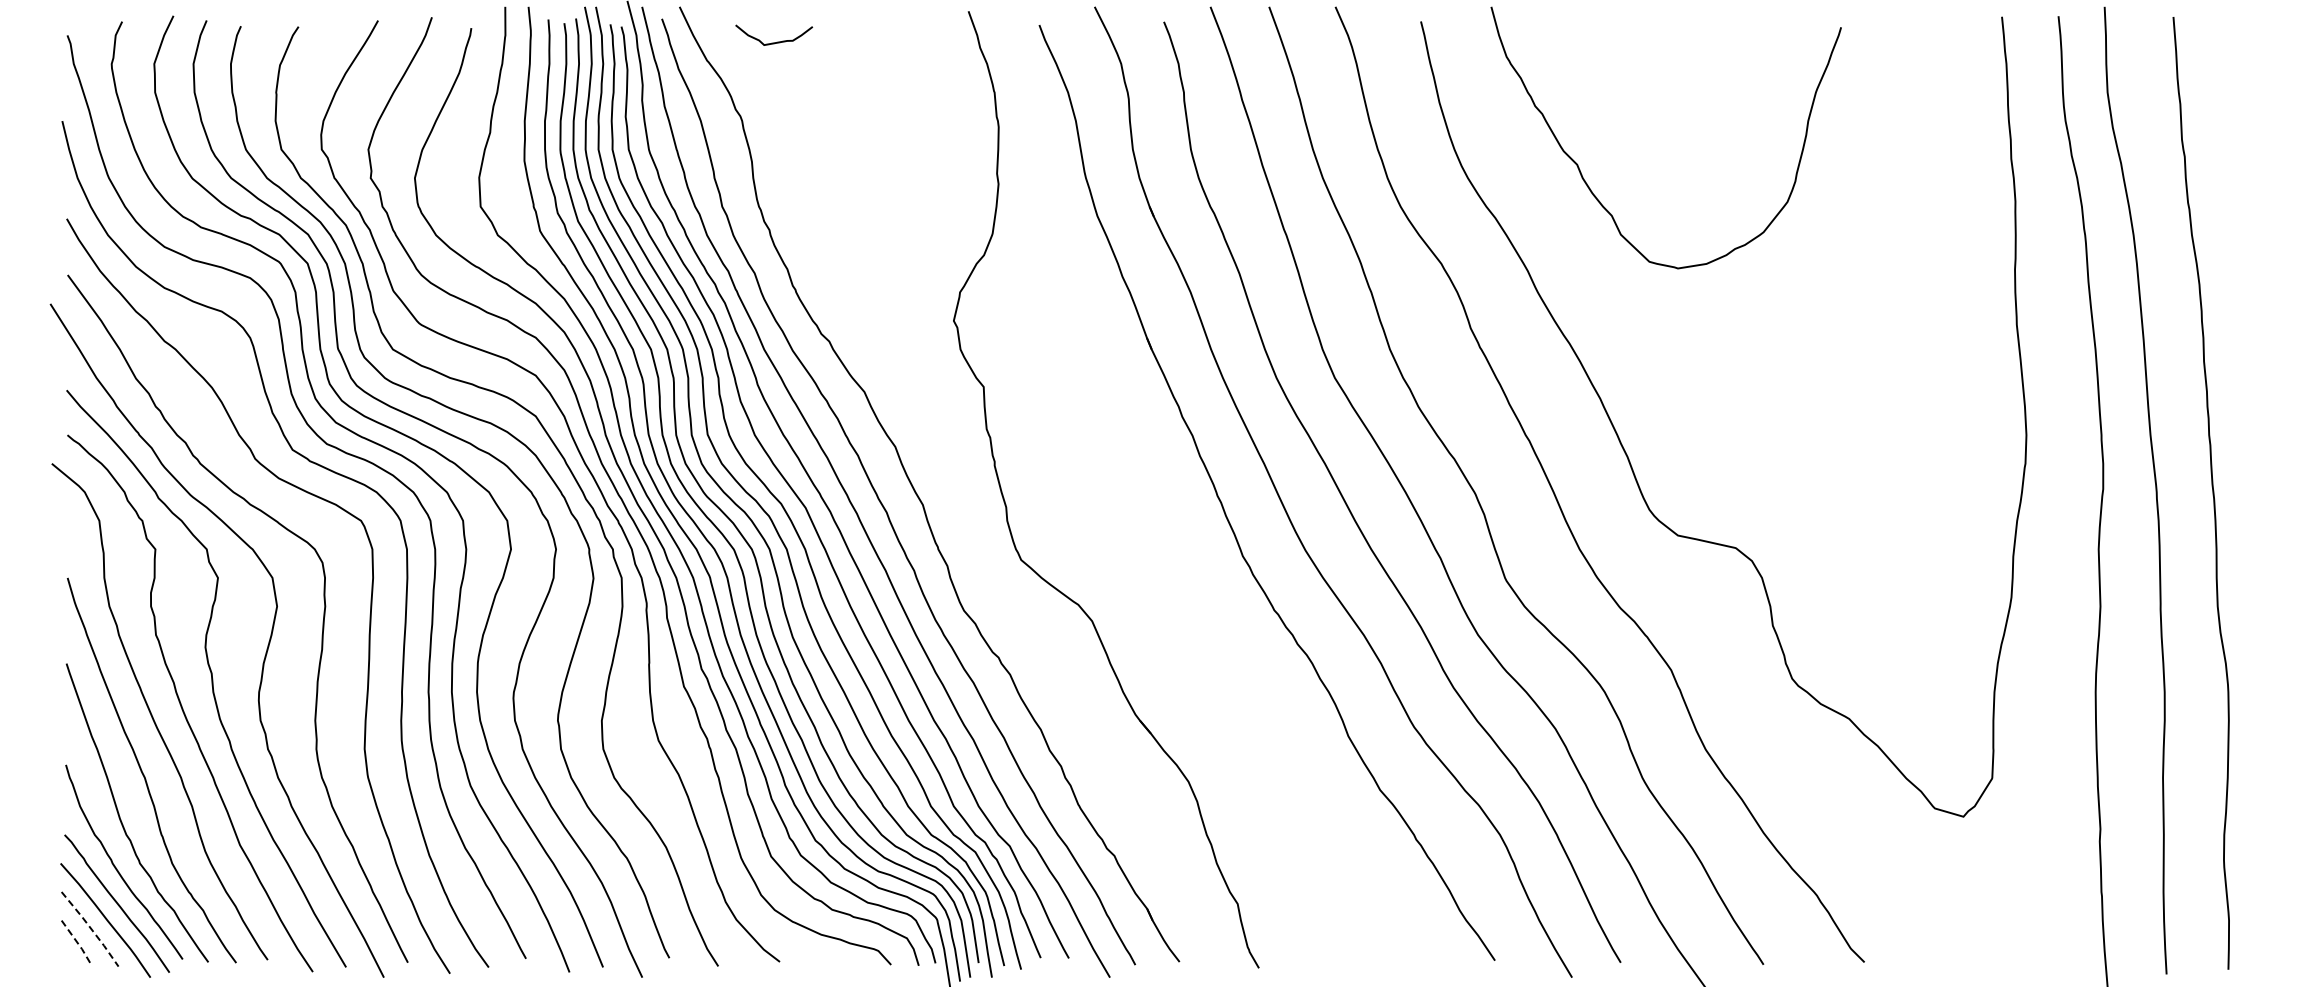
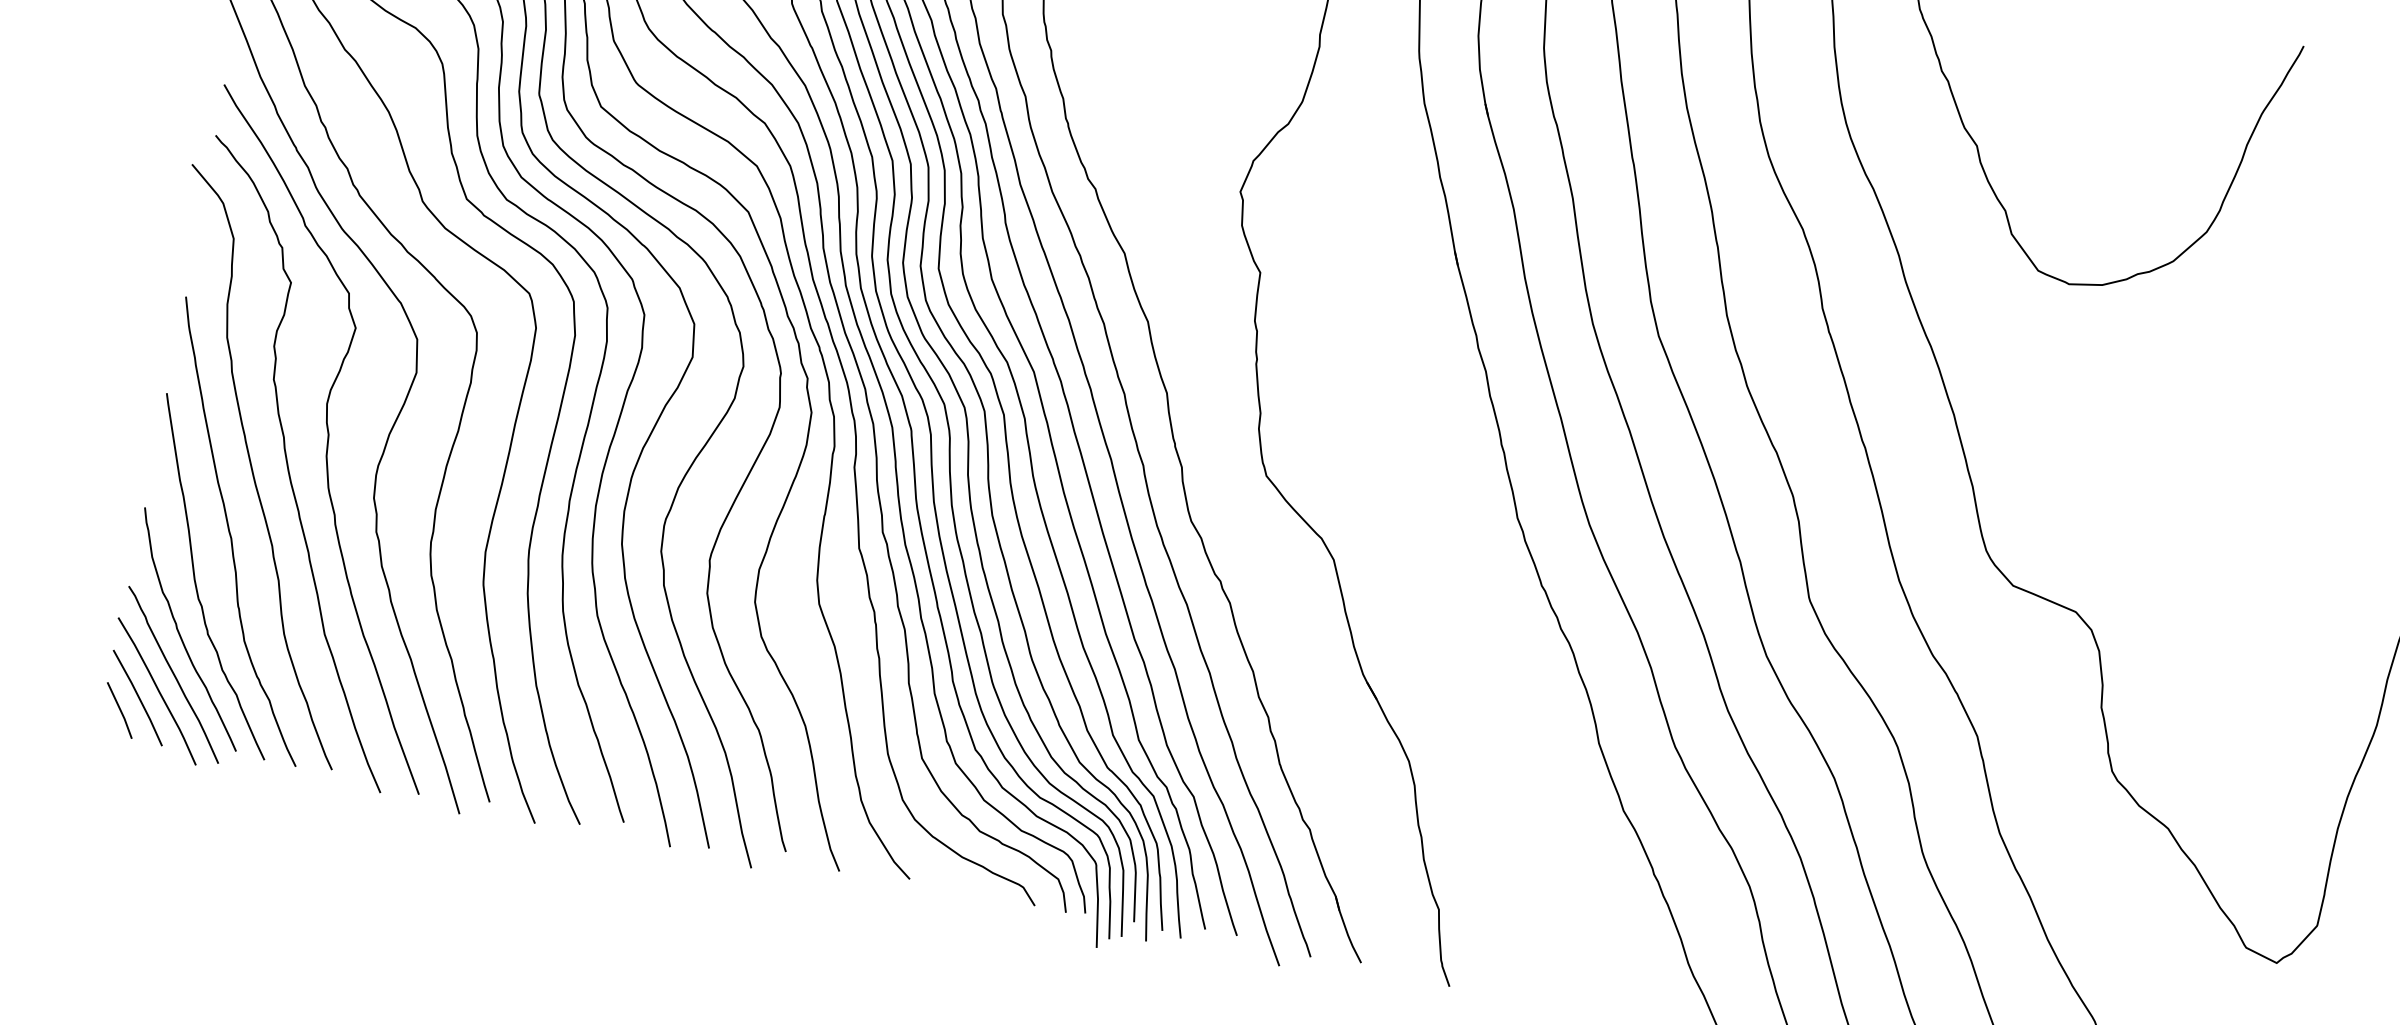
line: (91, 929) -> (139, 698), dashed -> solid
line: (77, 942) -> (120, 710), dashed -> solid

